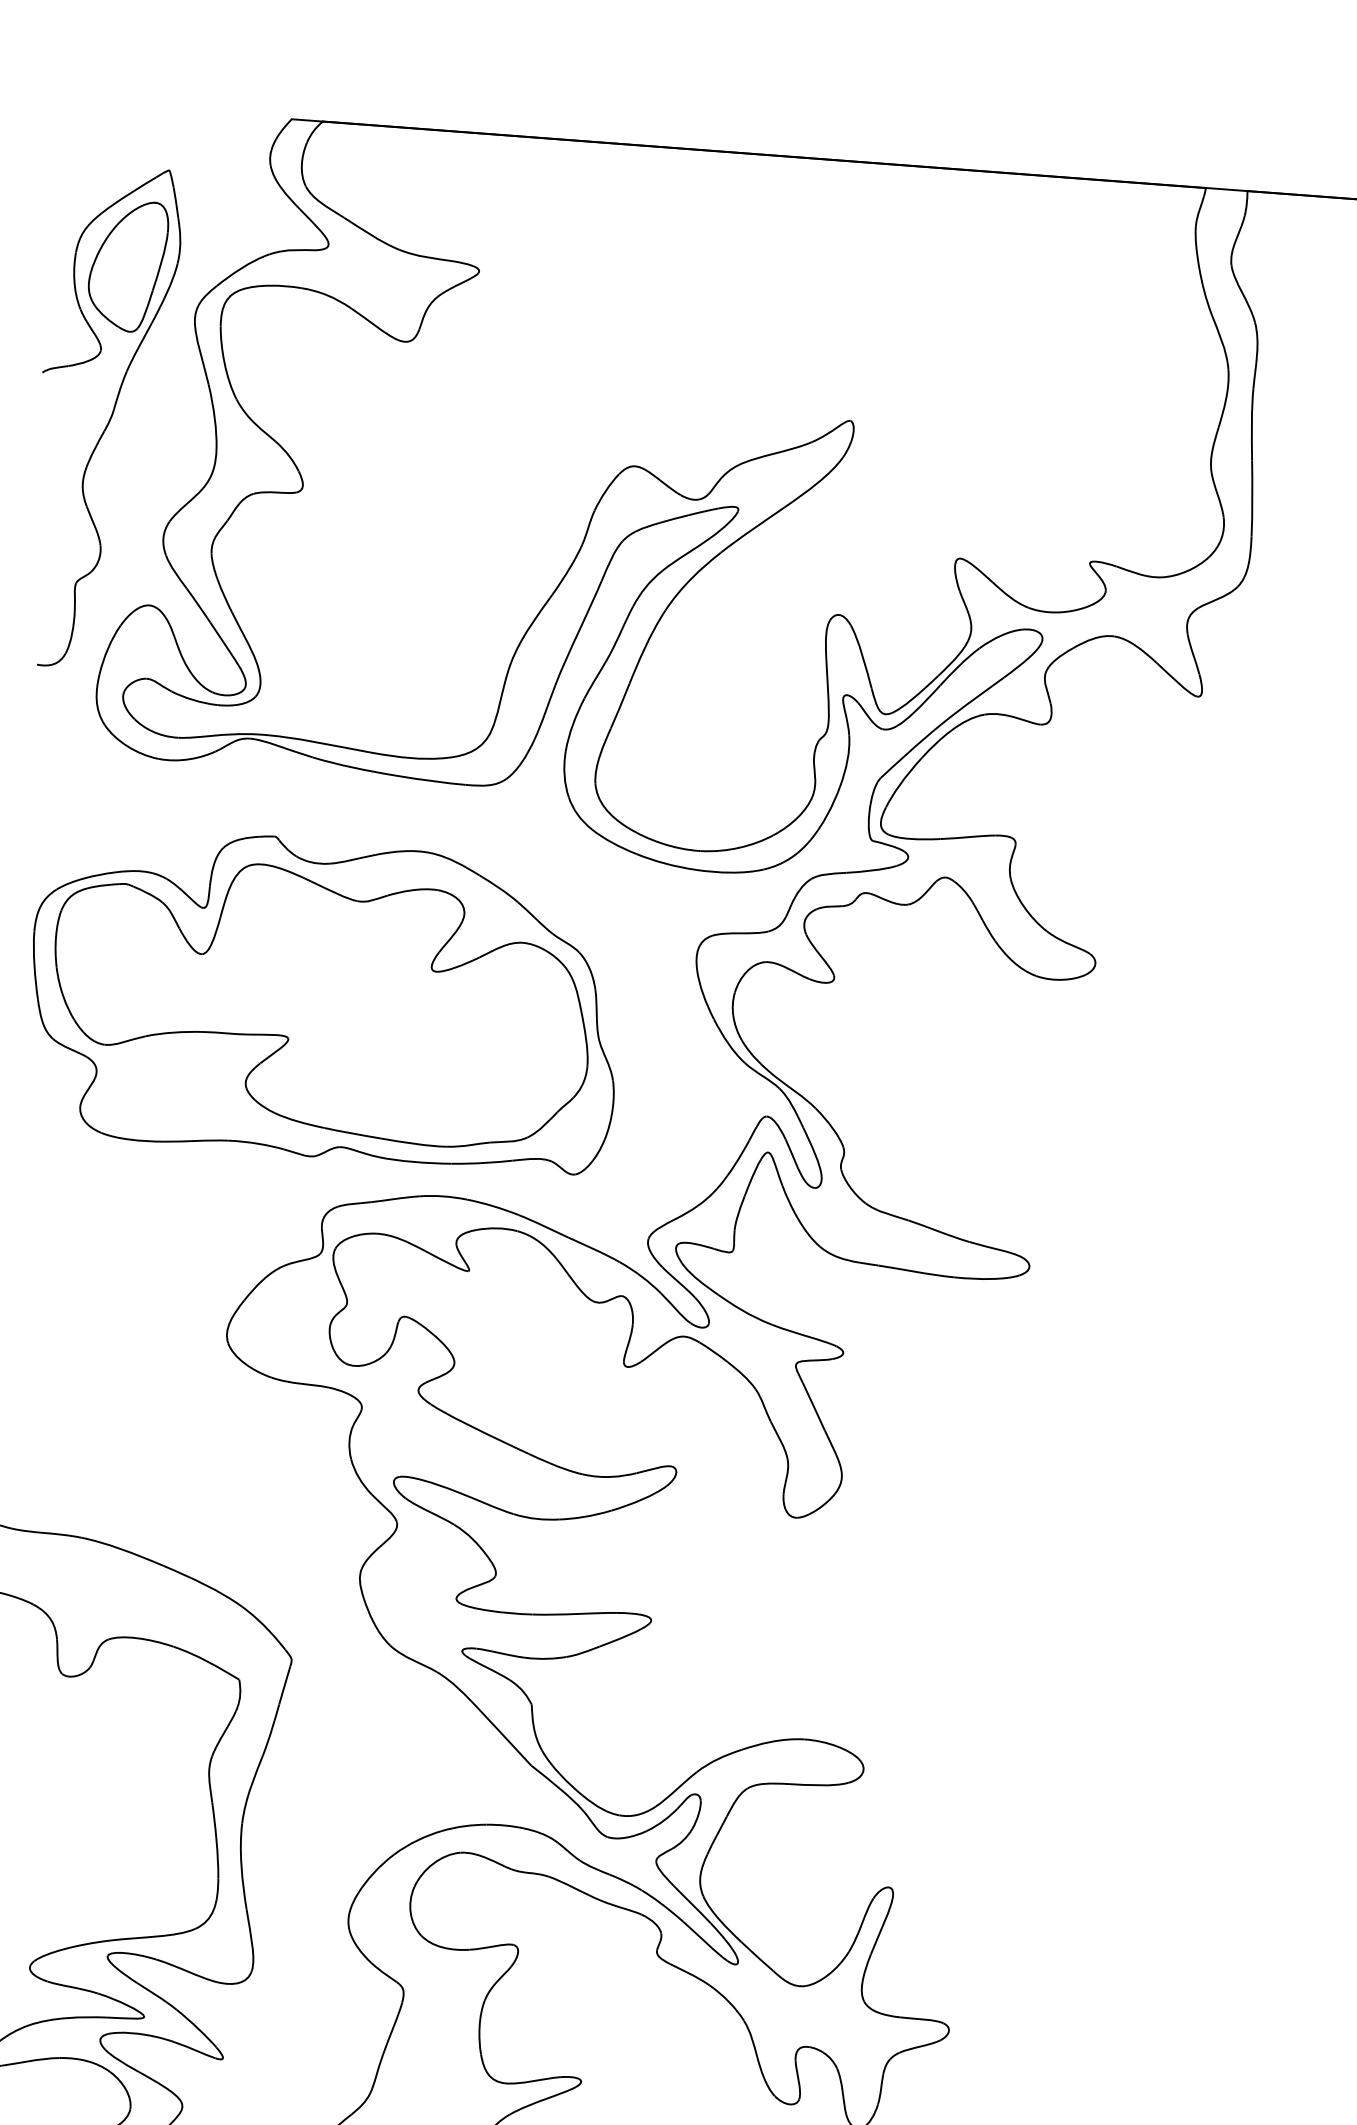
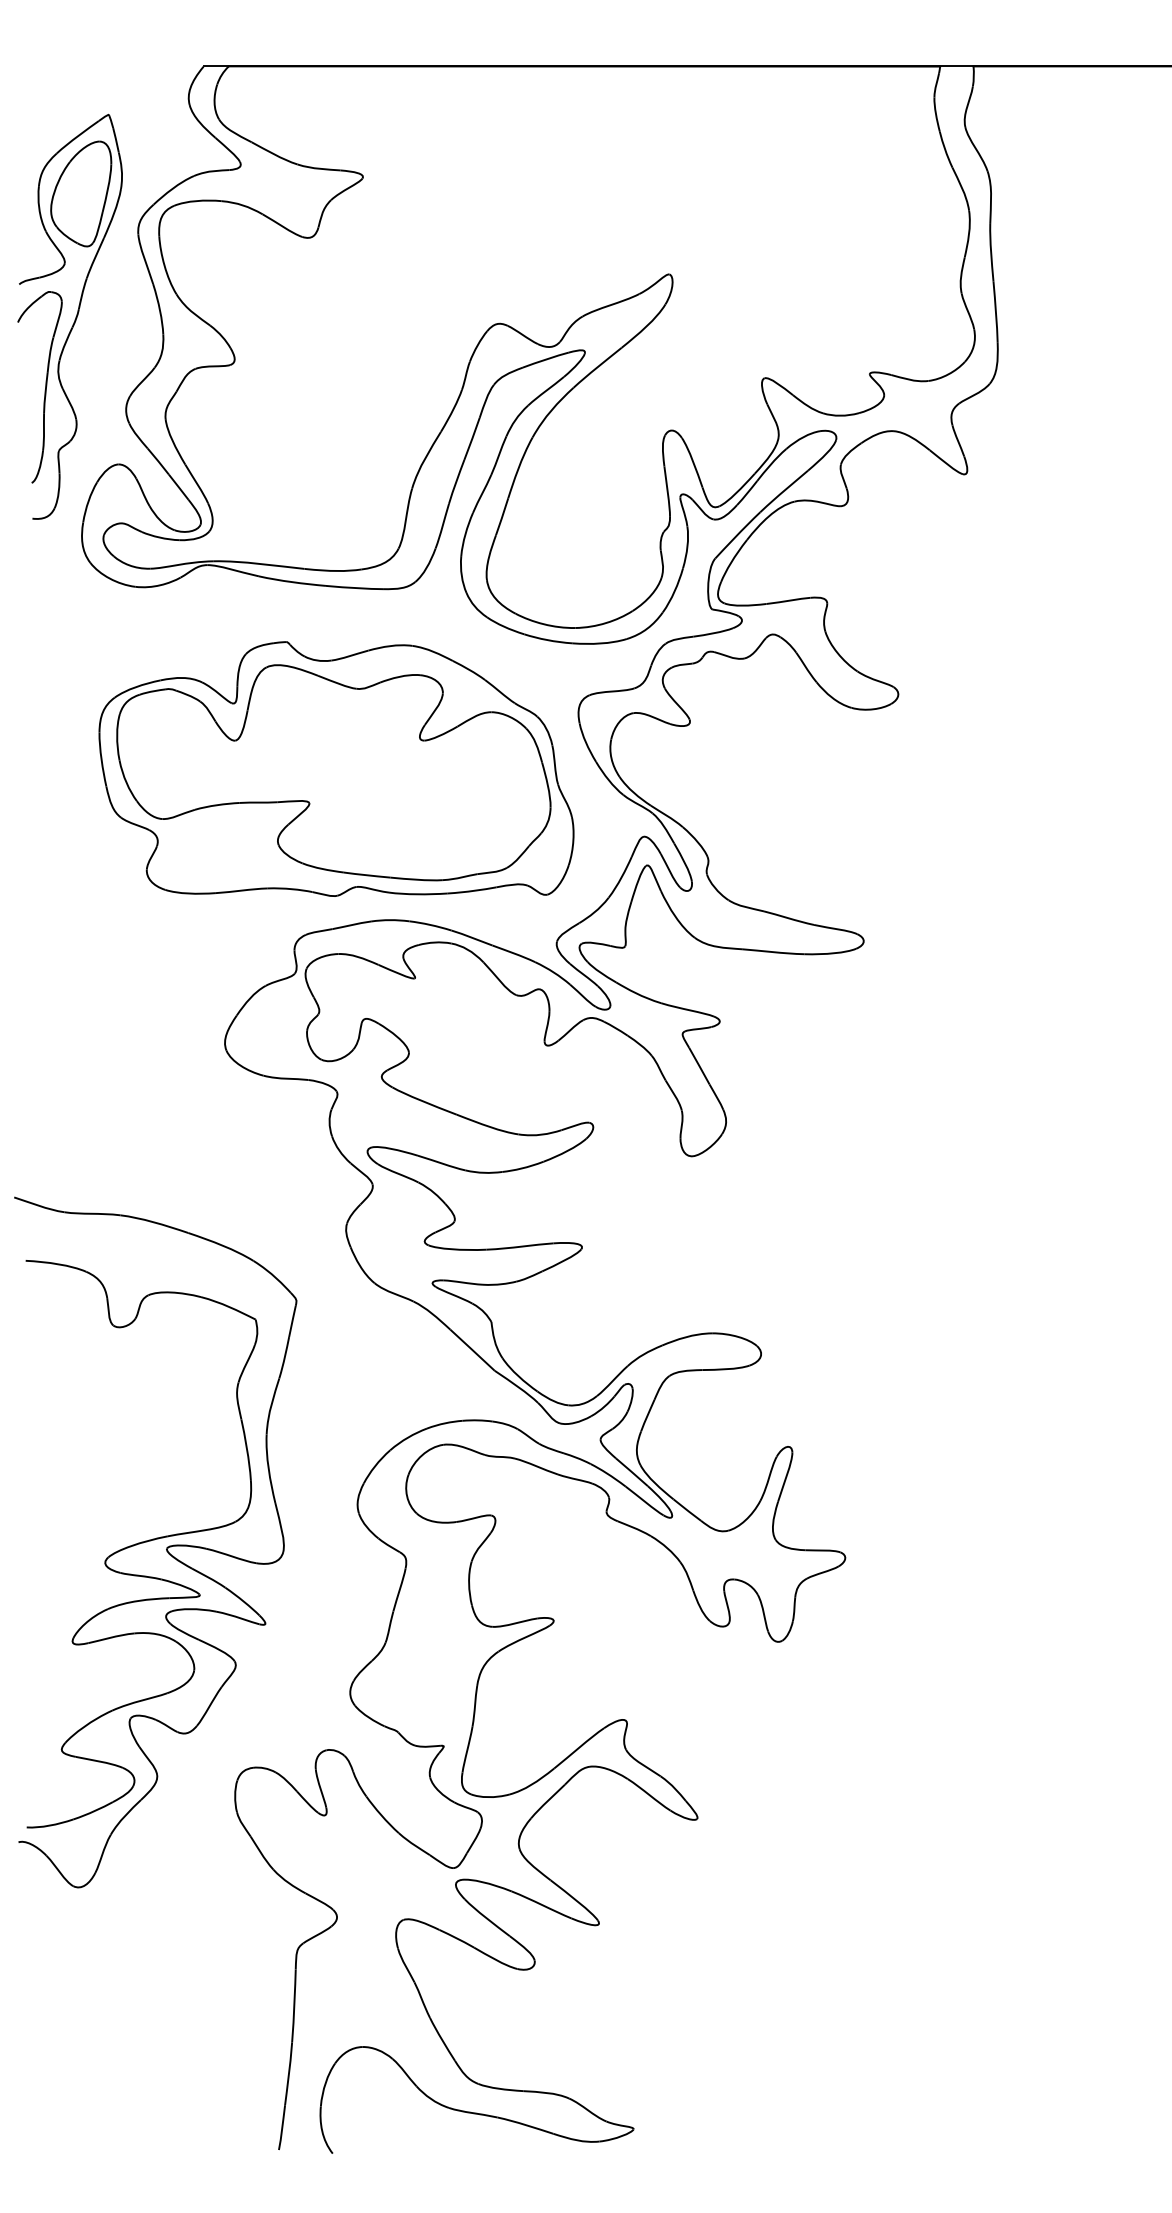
part: (57, 502) -> (39, 387), added
part: (325, 998) -> (336, 768), moved

